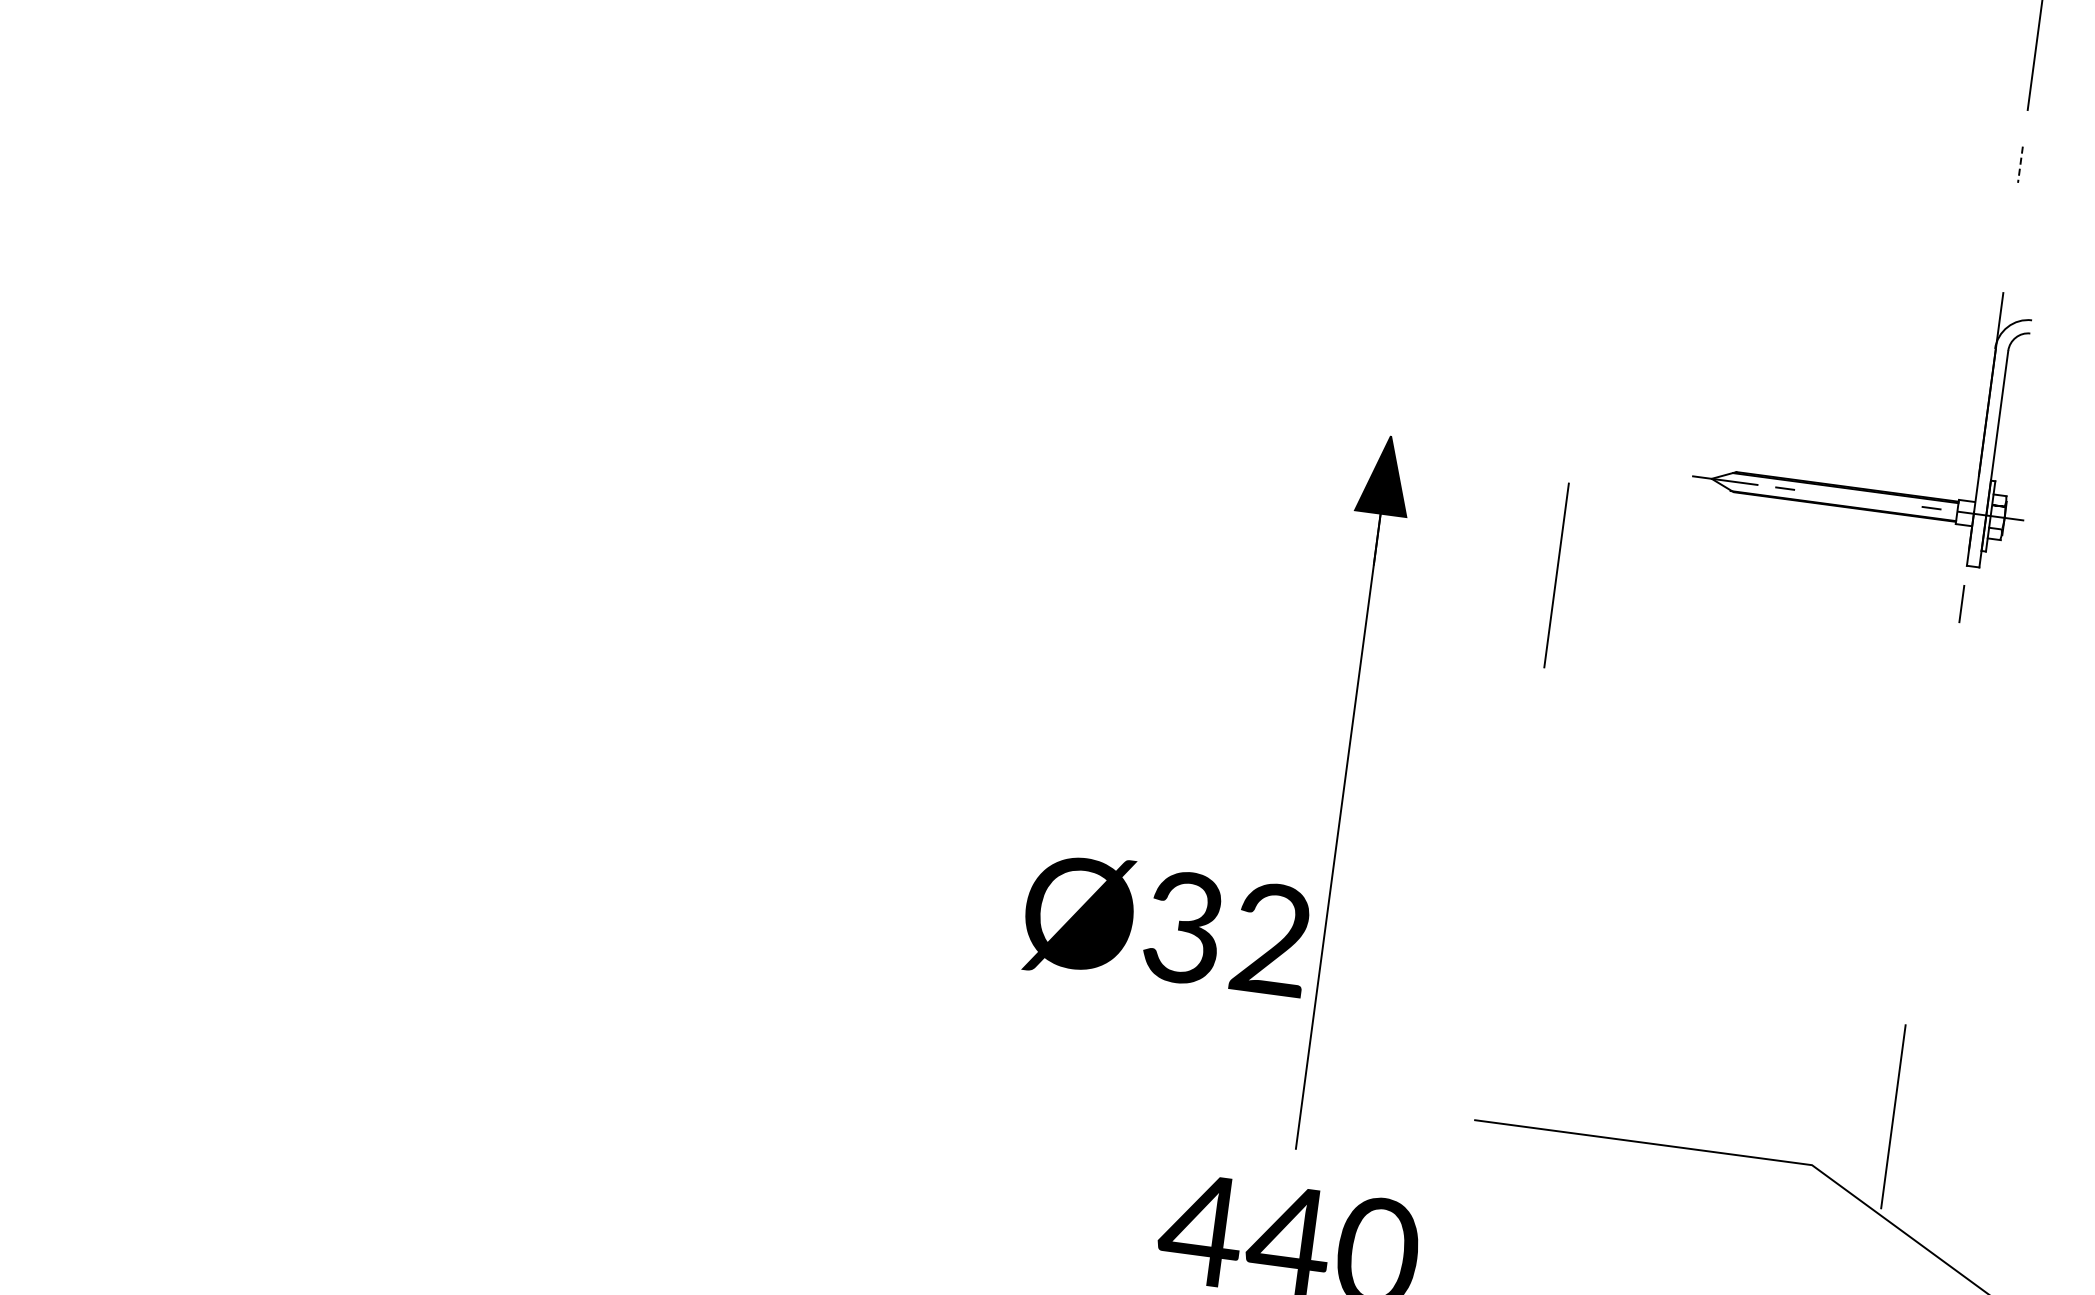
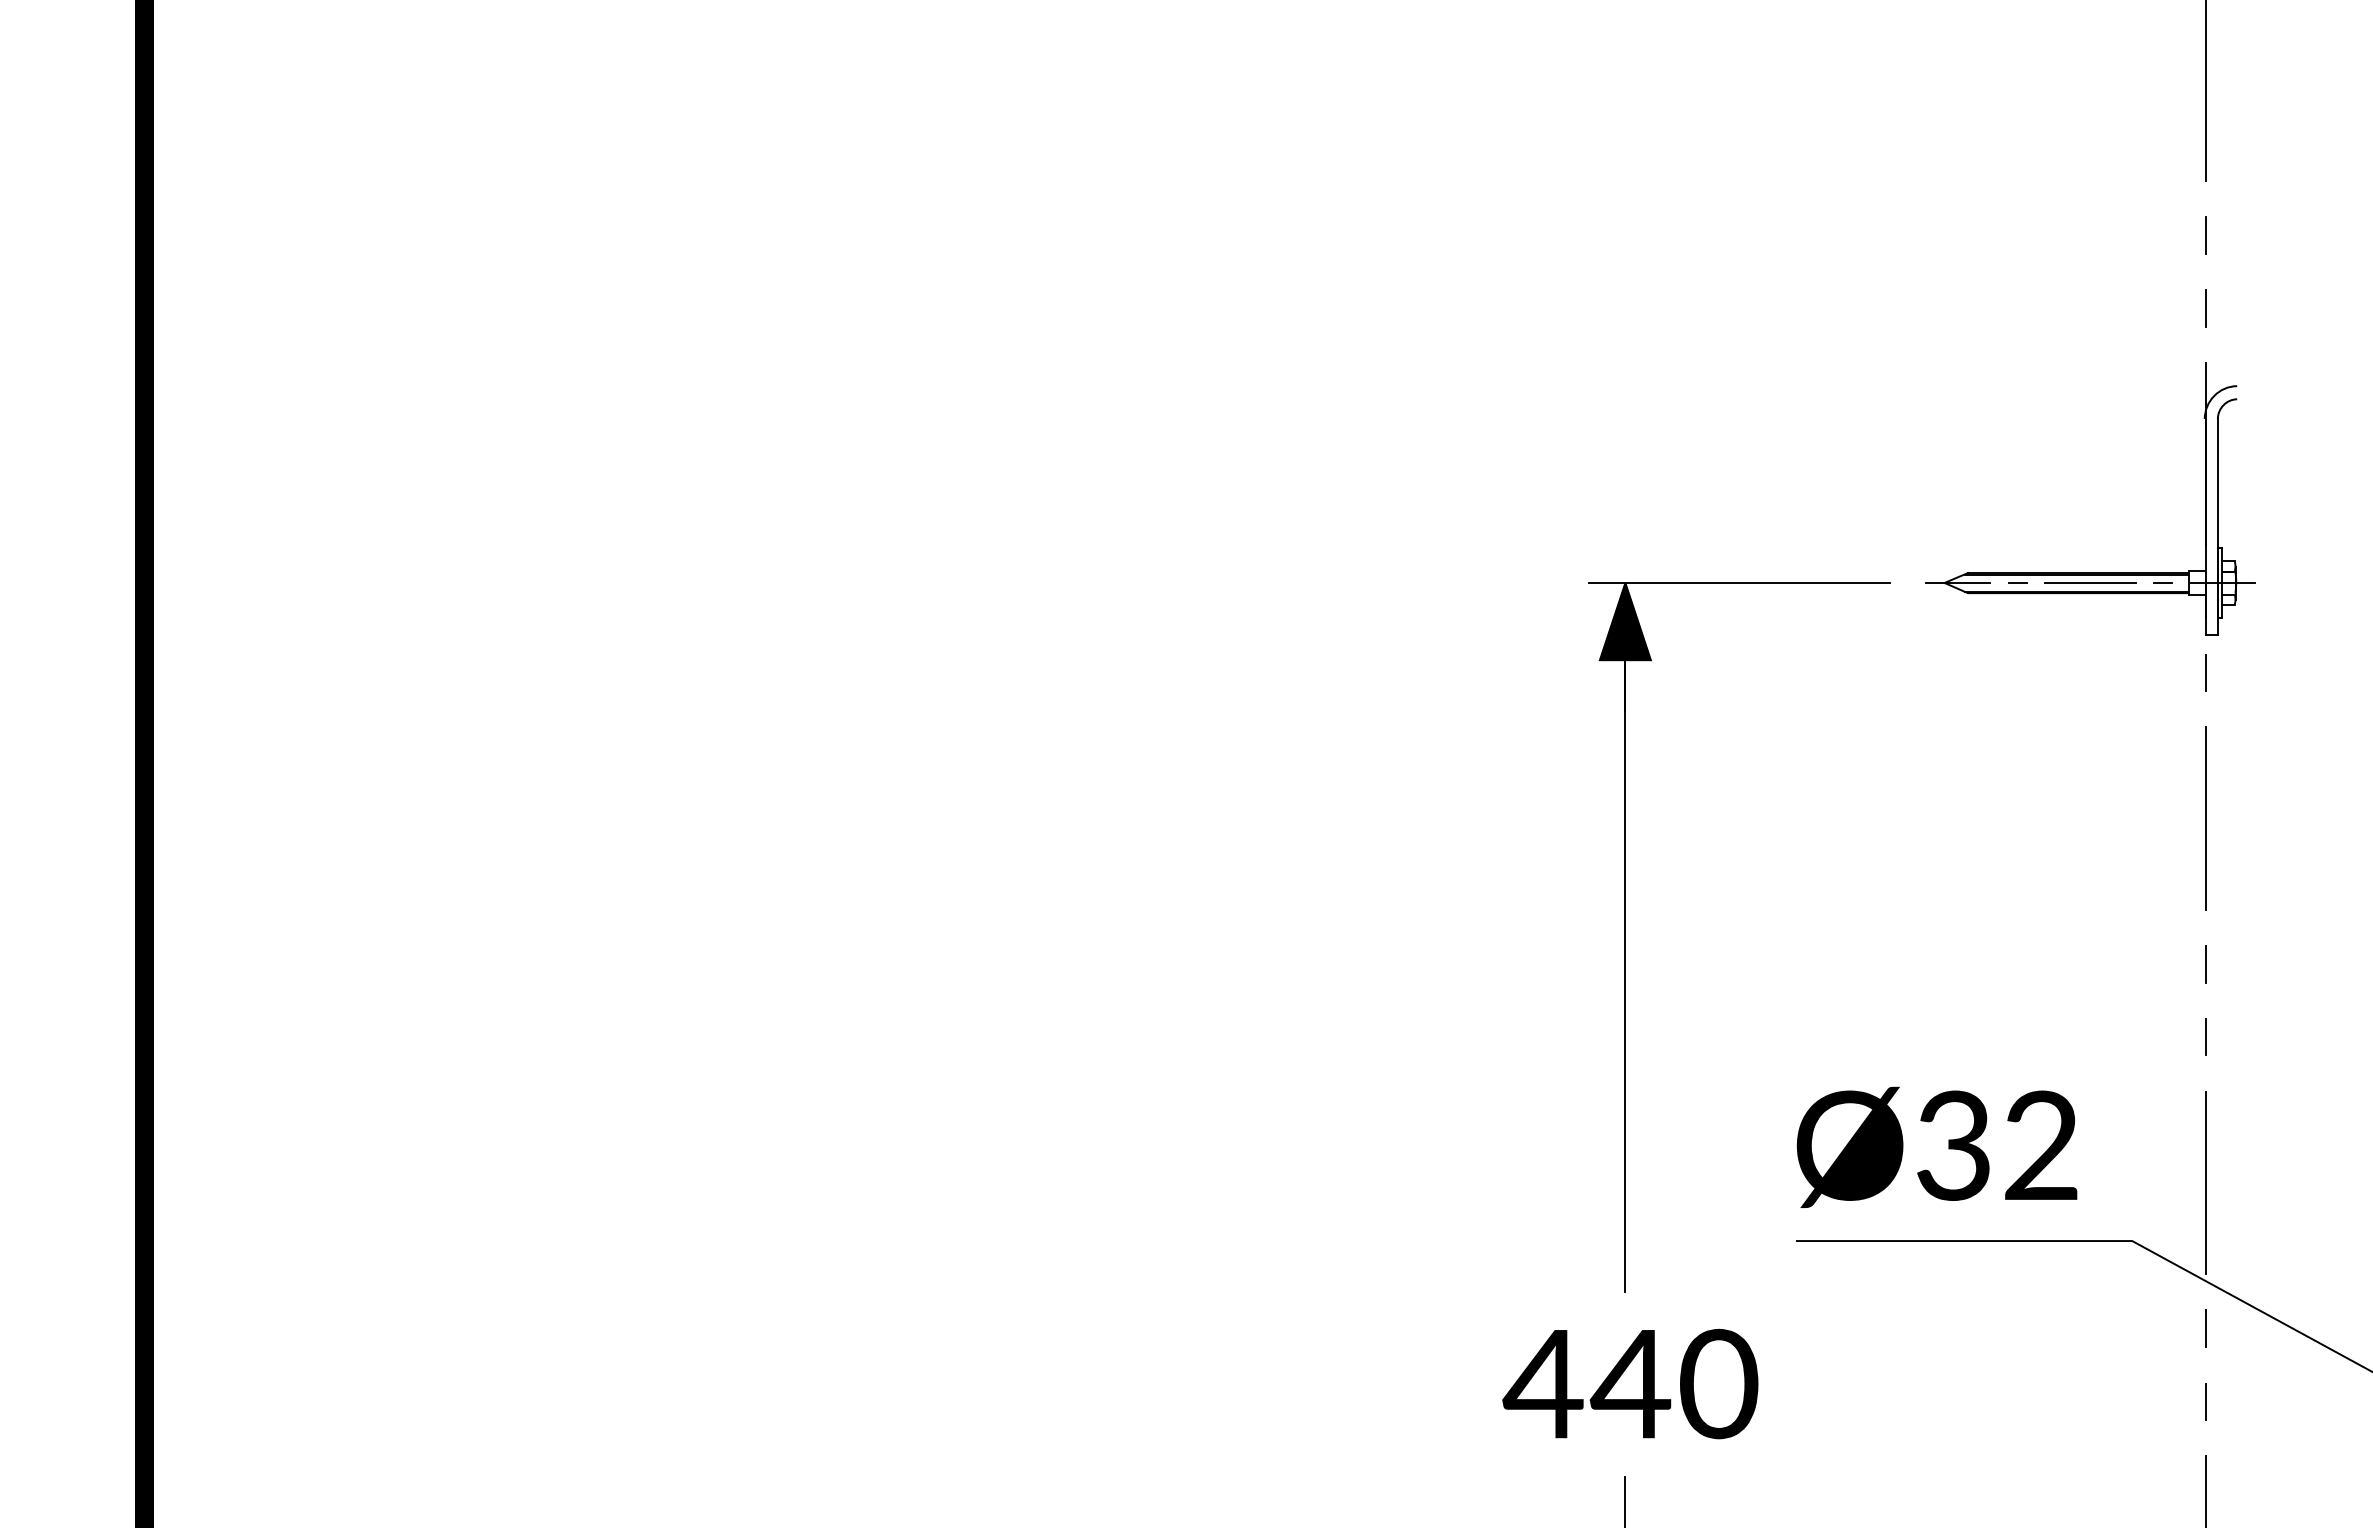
line: (2020, 165) -> (2205, 236), dashed -> solid
line: (2010, 237) -> (2205, 307), added
line: (1504, 450) -> (1738, 582), added
line: (1857, 497) -> (2089, 582), added
line: (1556, 575) -> (2205, 818), moved
line: (1922, 897) -> (2205, 964), added
text: (1166, 926) -> (1936, 1146), moved
line: (1913, 969) -> (2205, 1036), added
line: (1873, 1262) -> (2205, 1328), added

